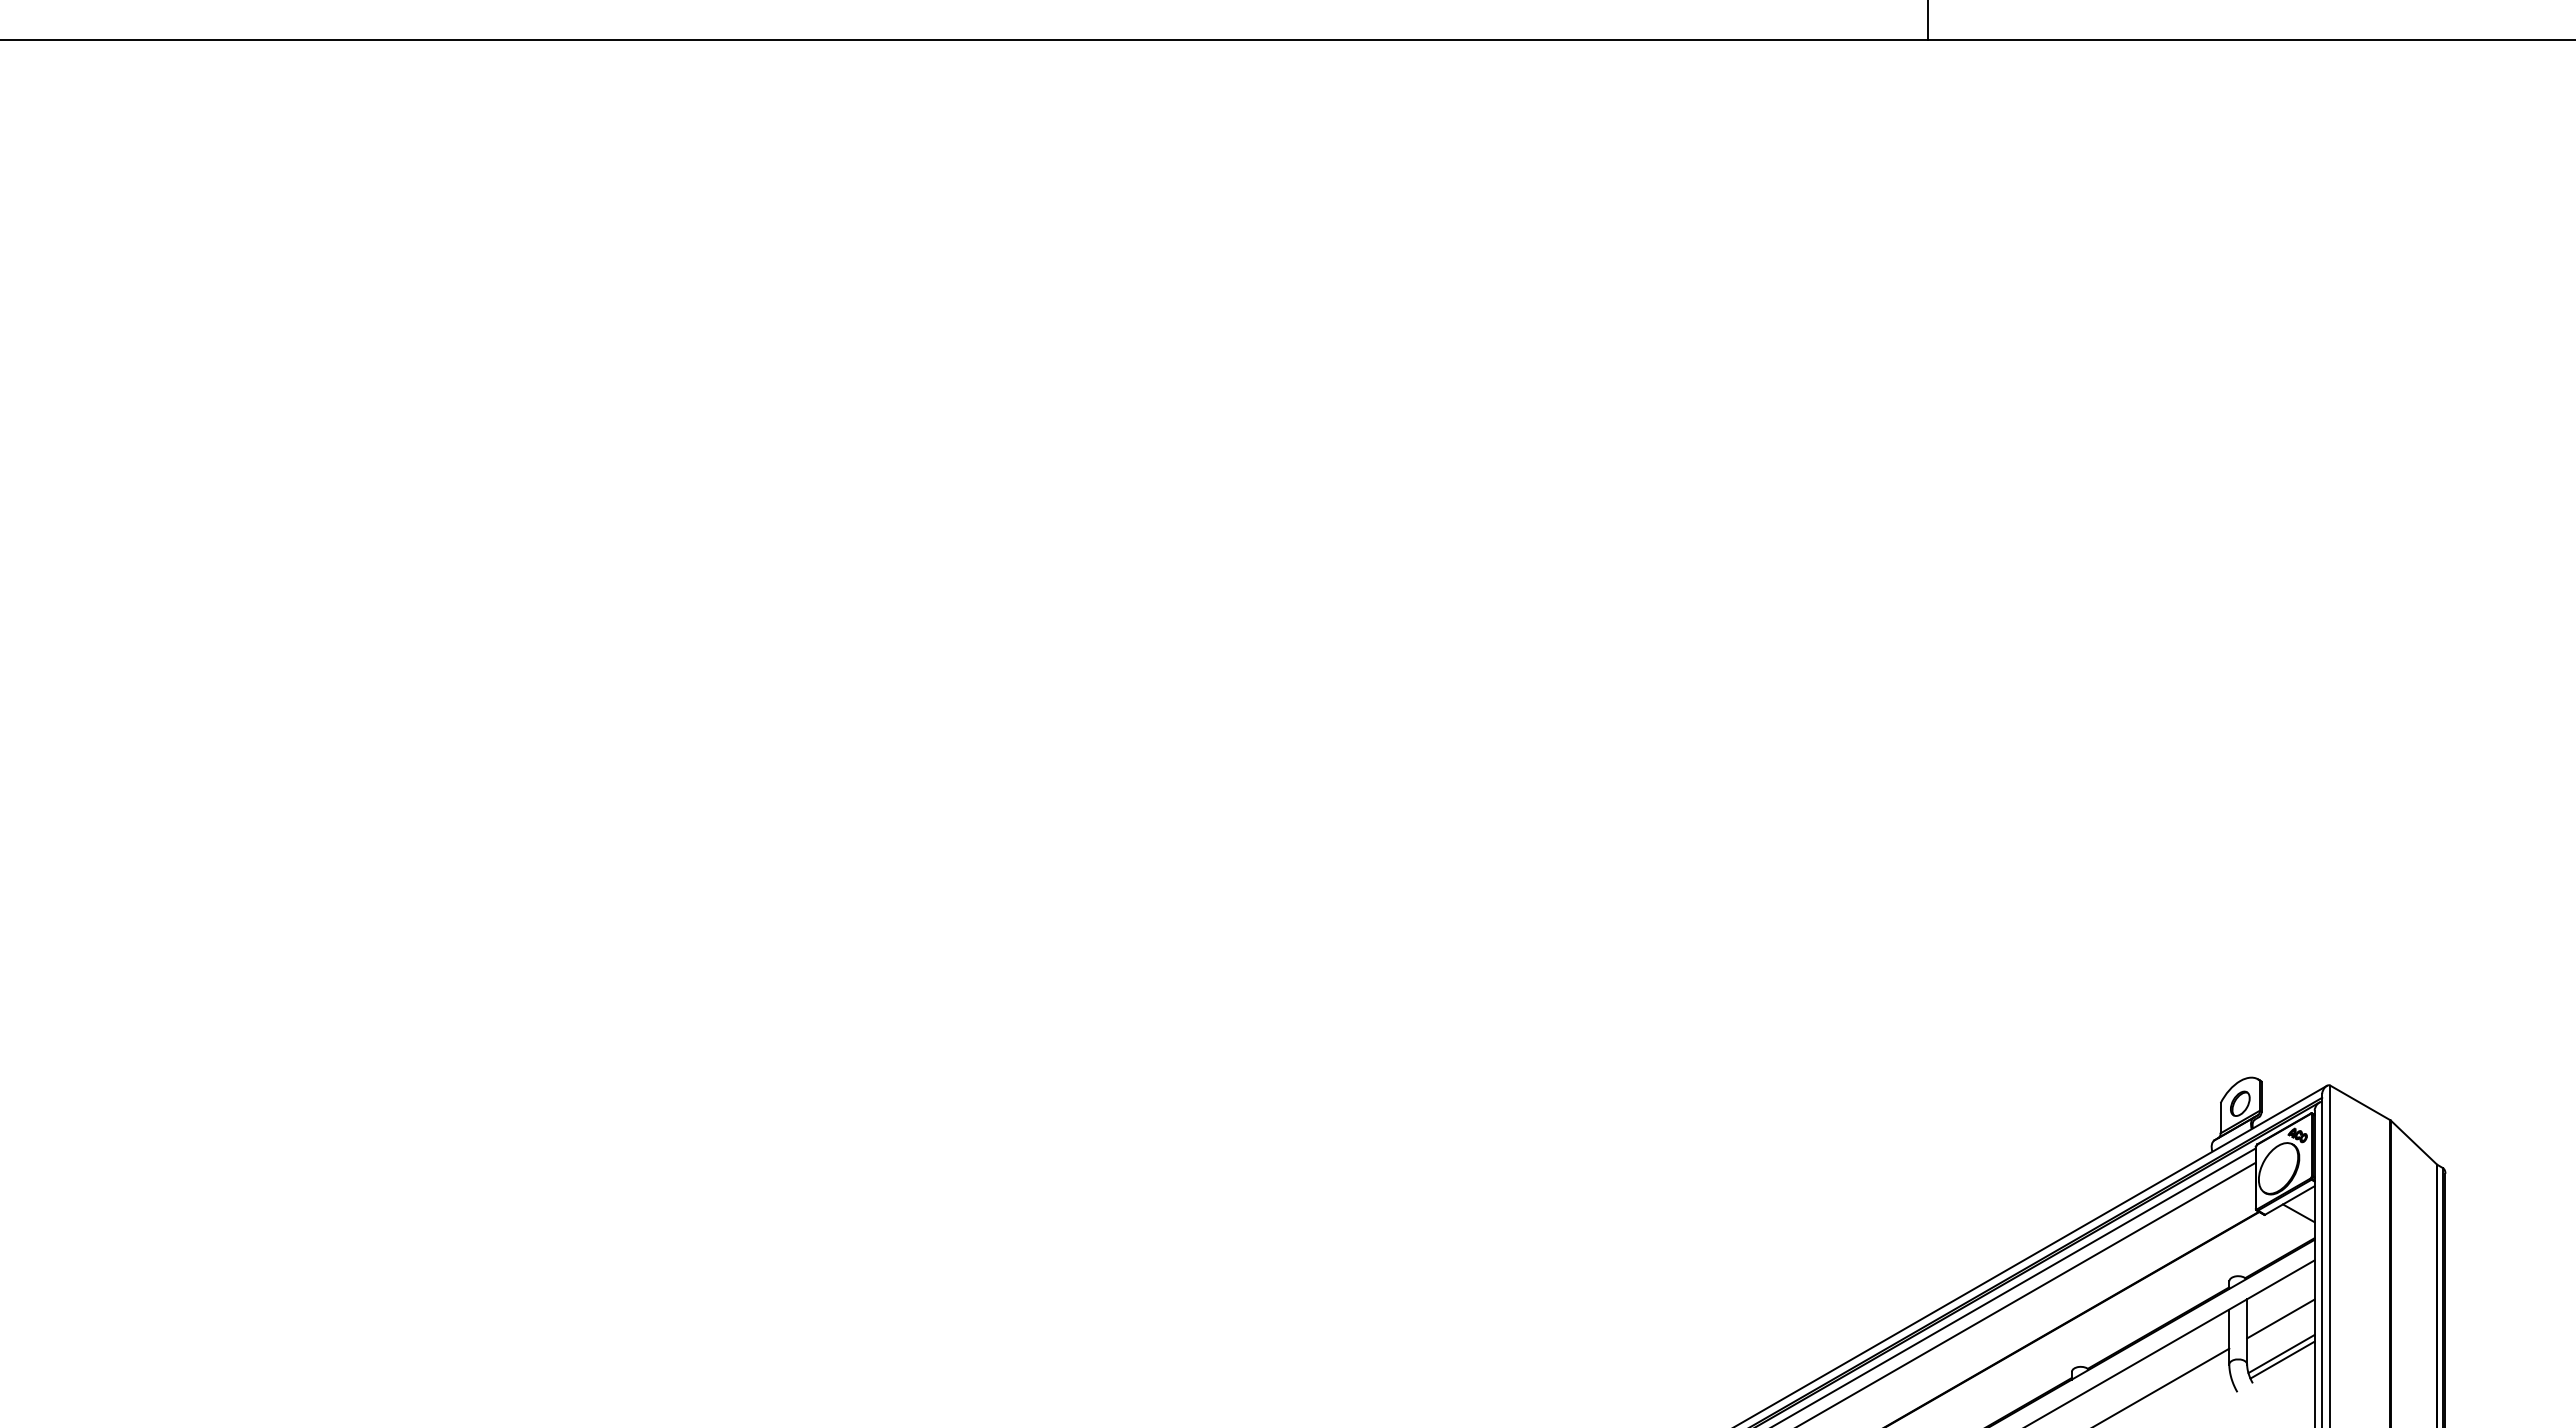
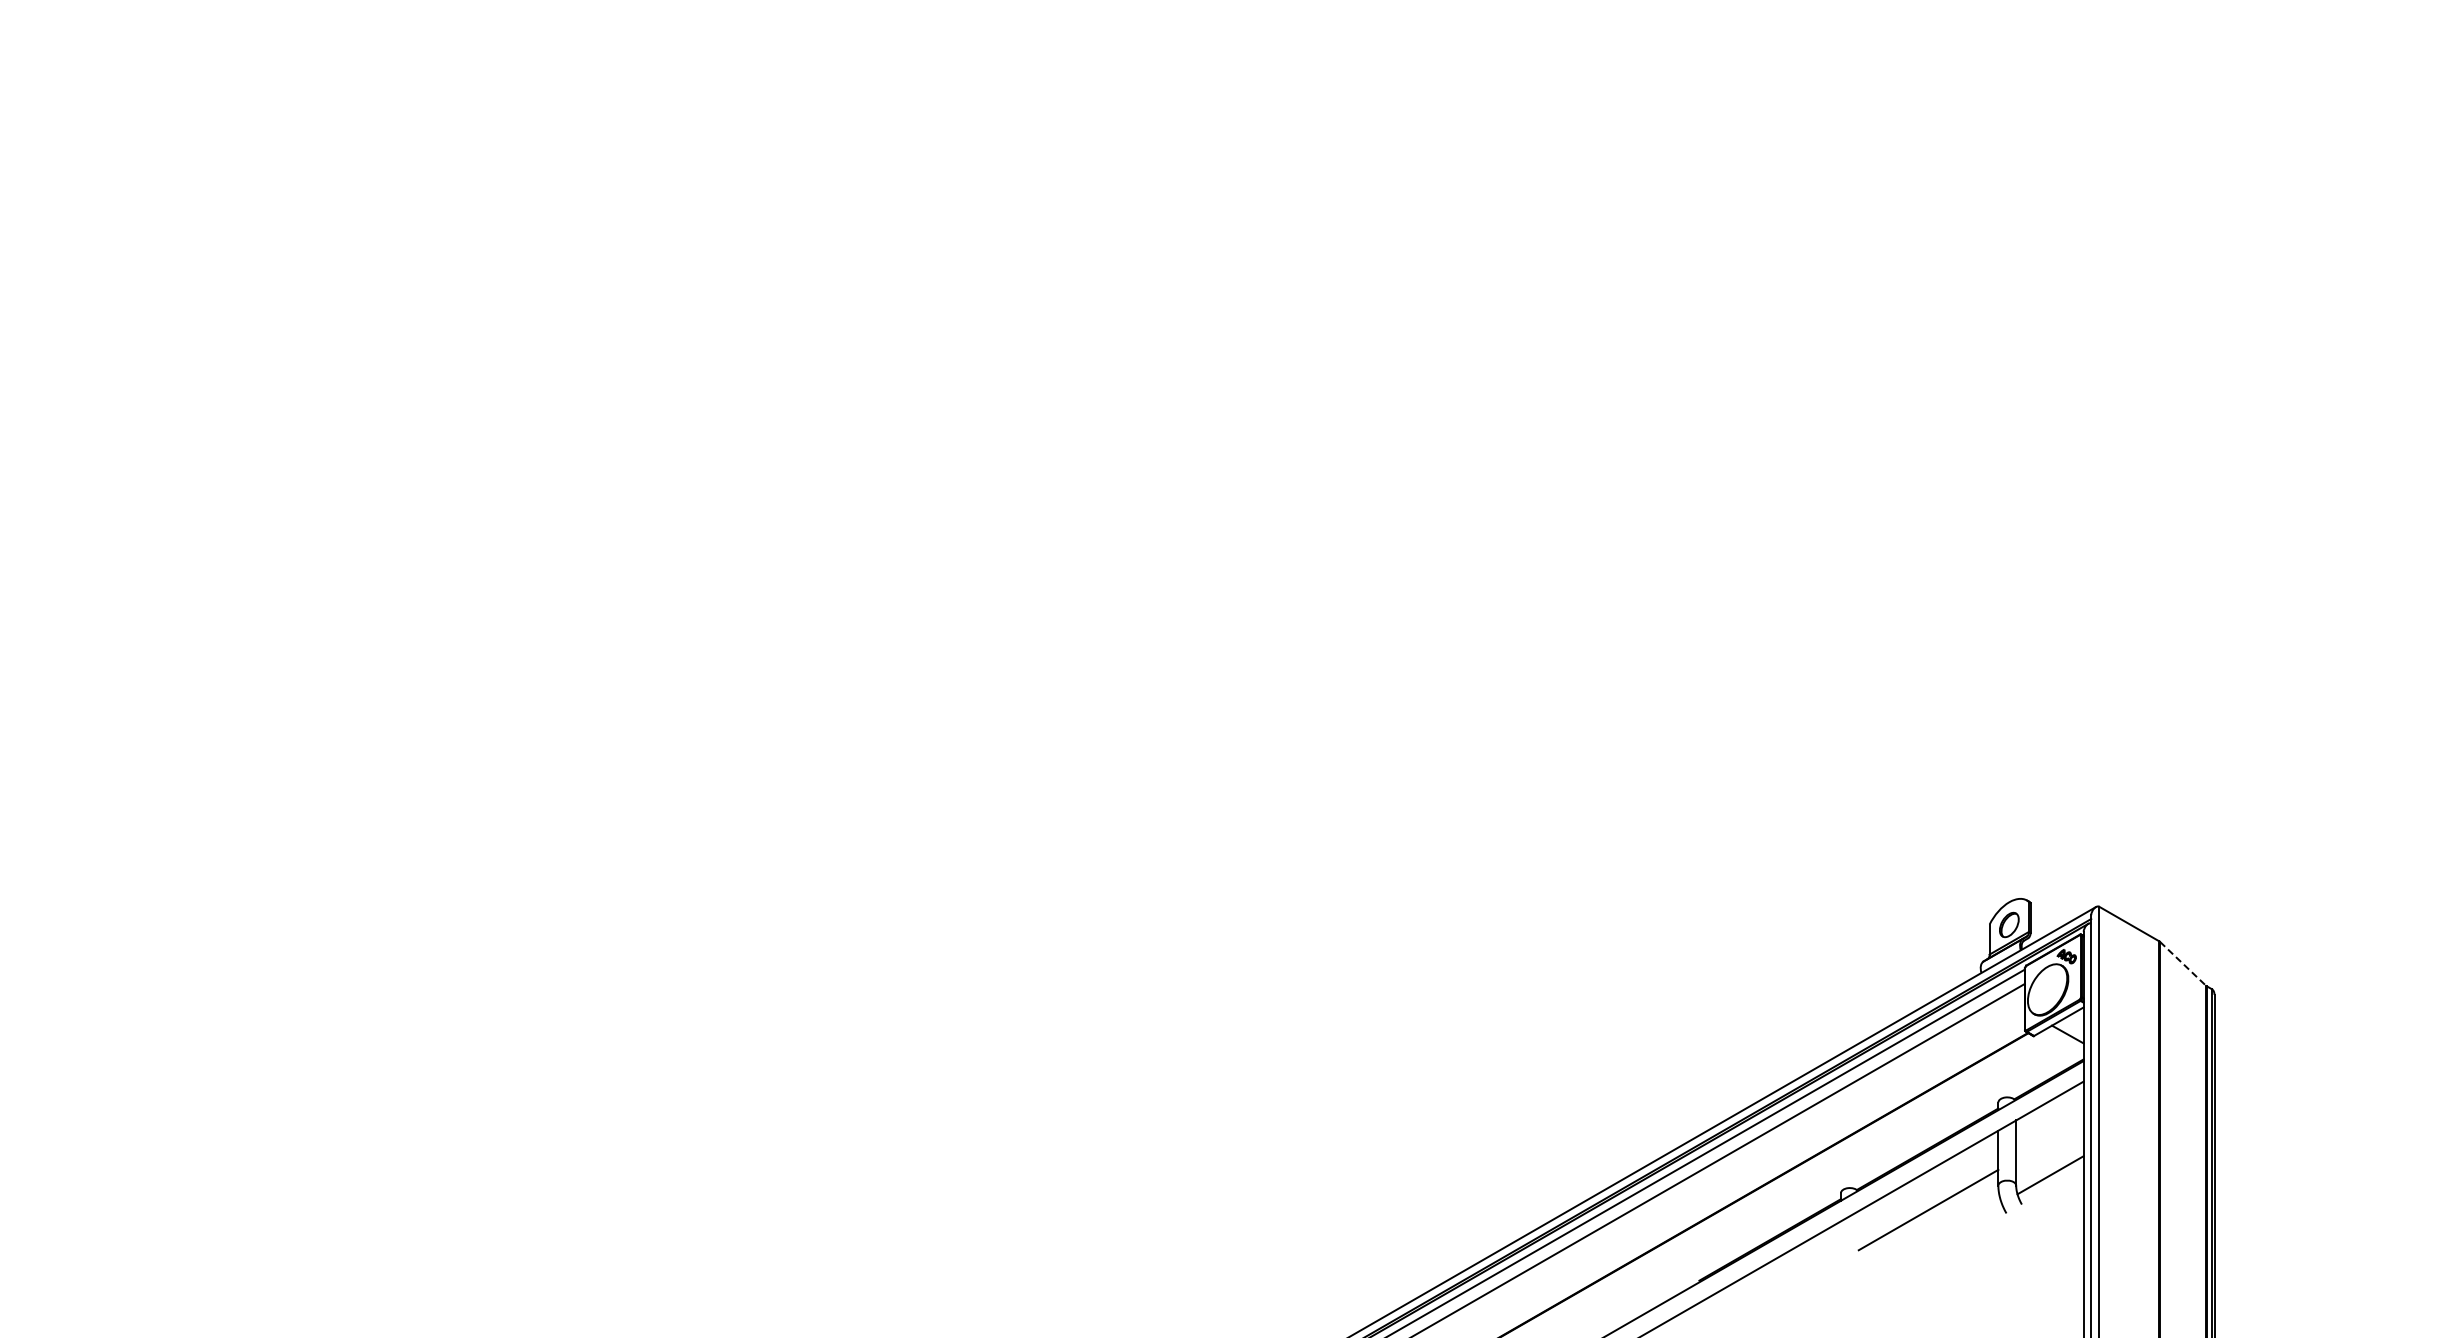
line: (2414, 1142) -> (2183, 963), solid -> dashed
line: (2280, 1318) -> (2049, 1139), removed
line: (2282, 1359) -> (2051, 1180), removed

